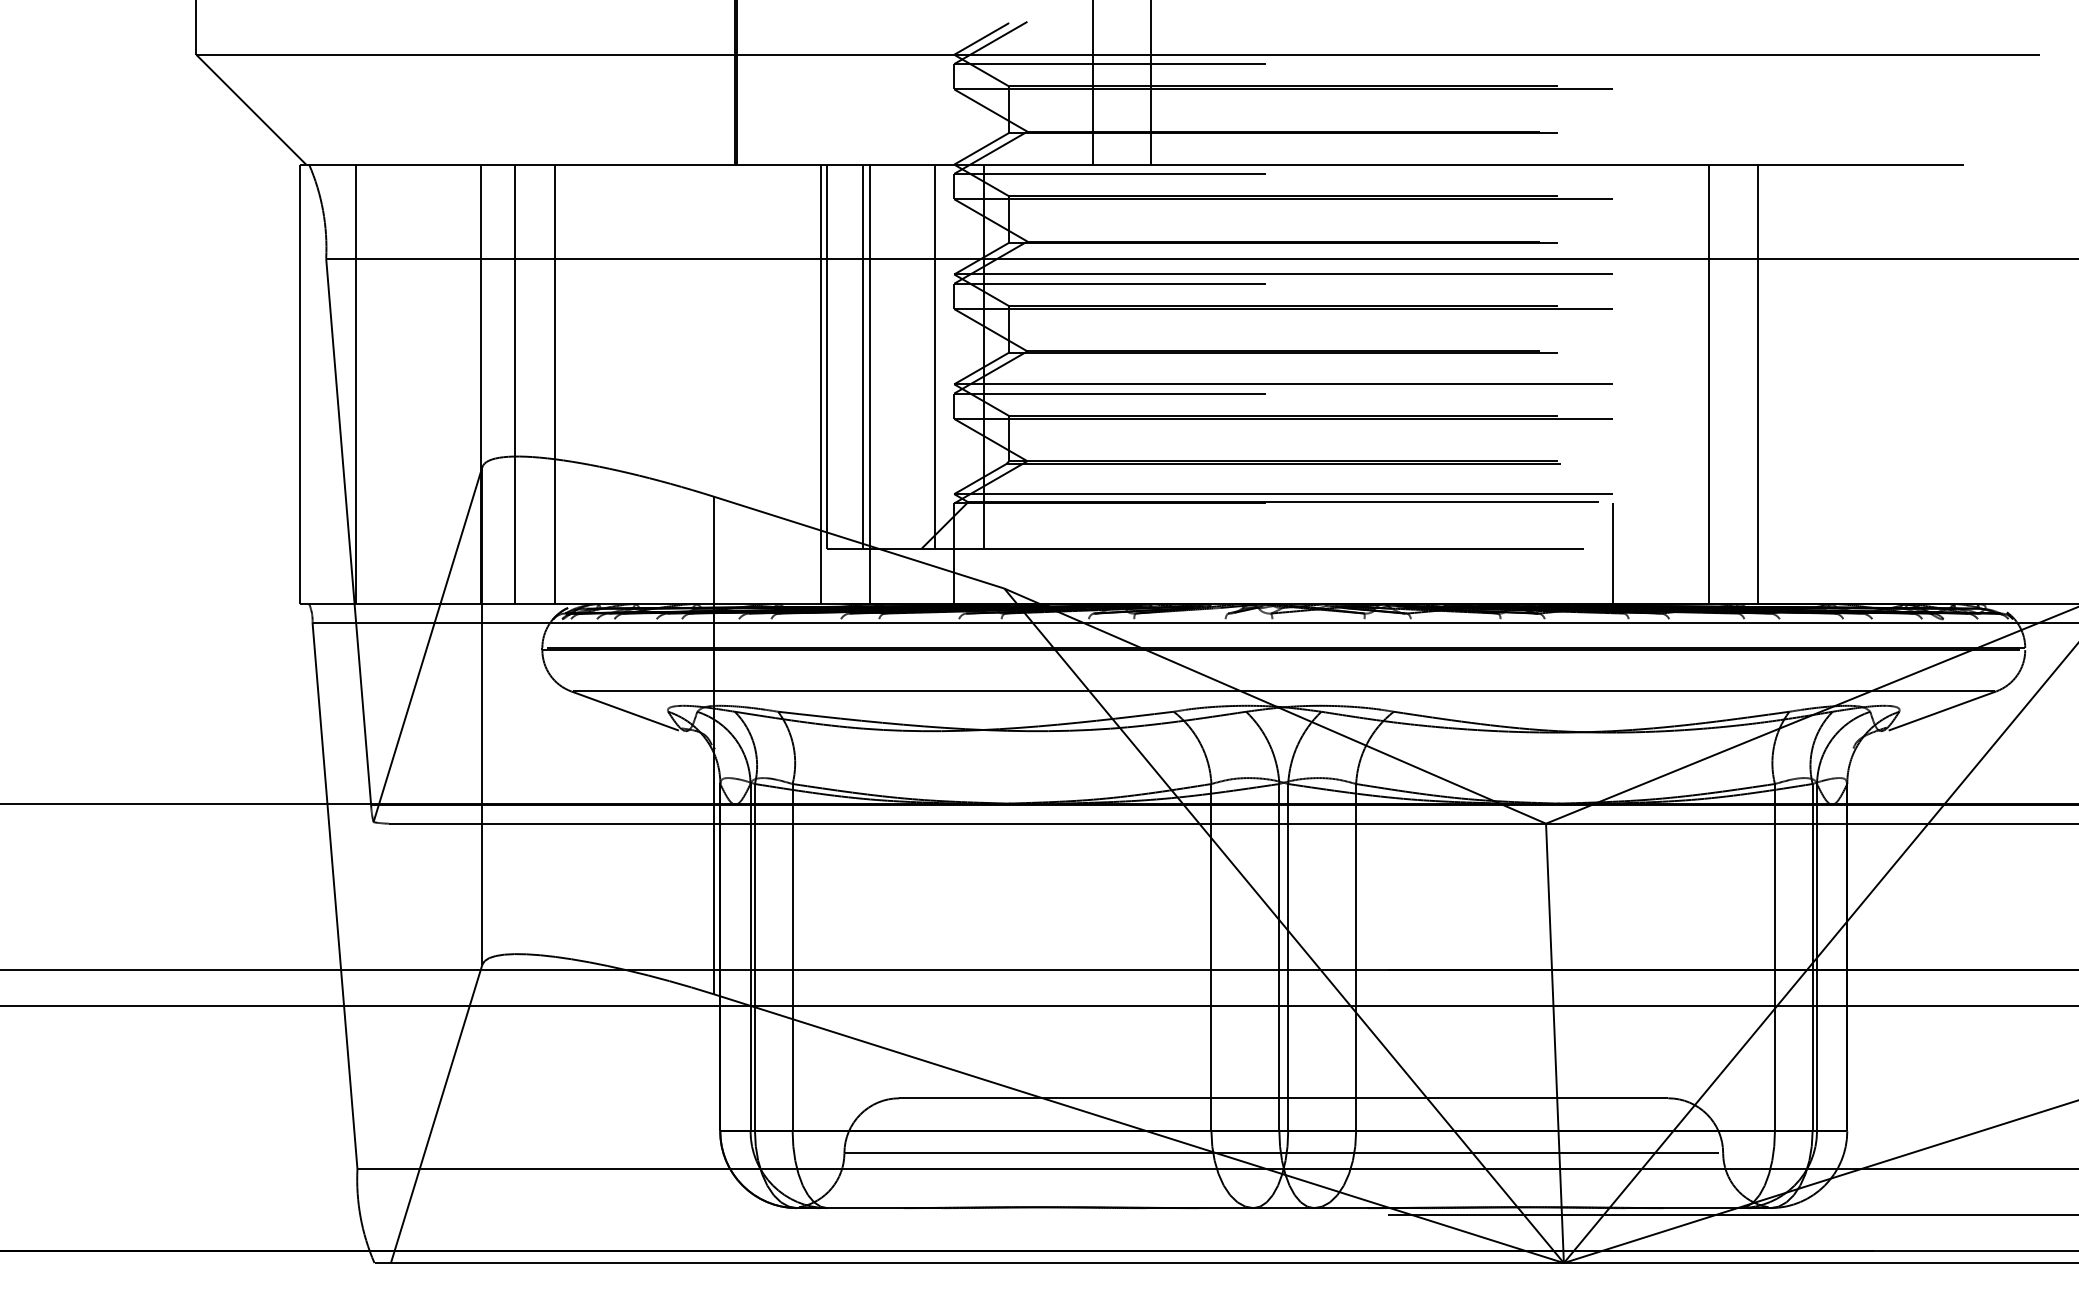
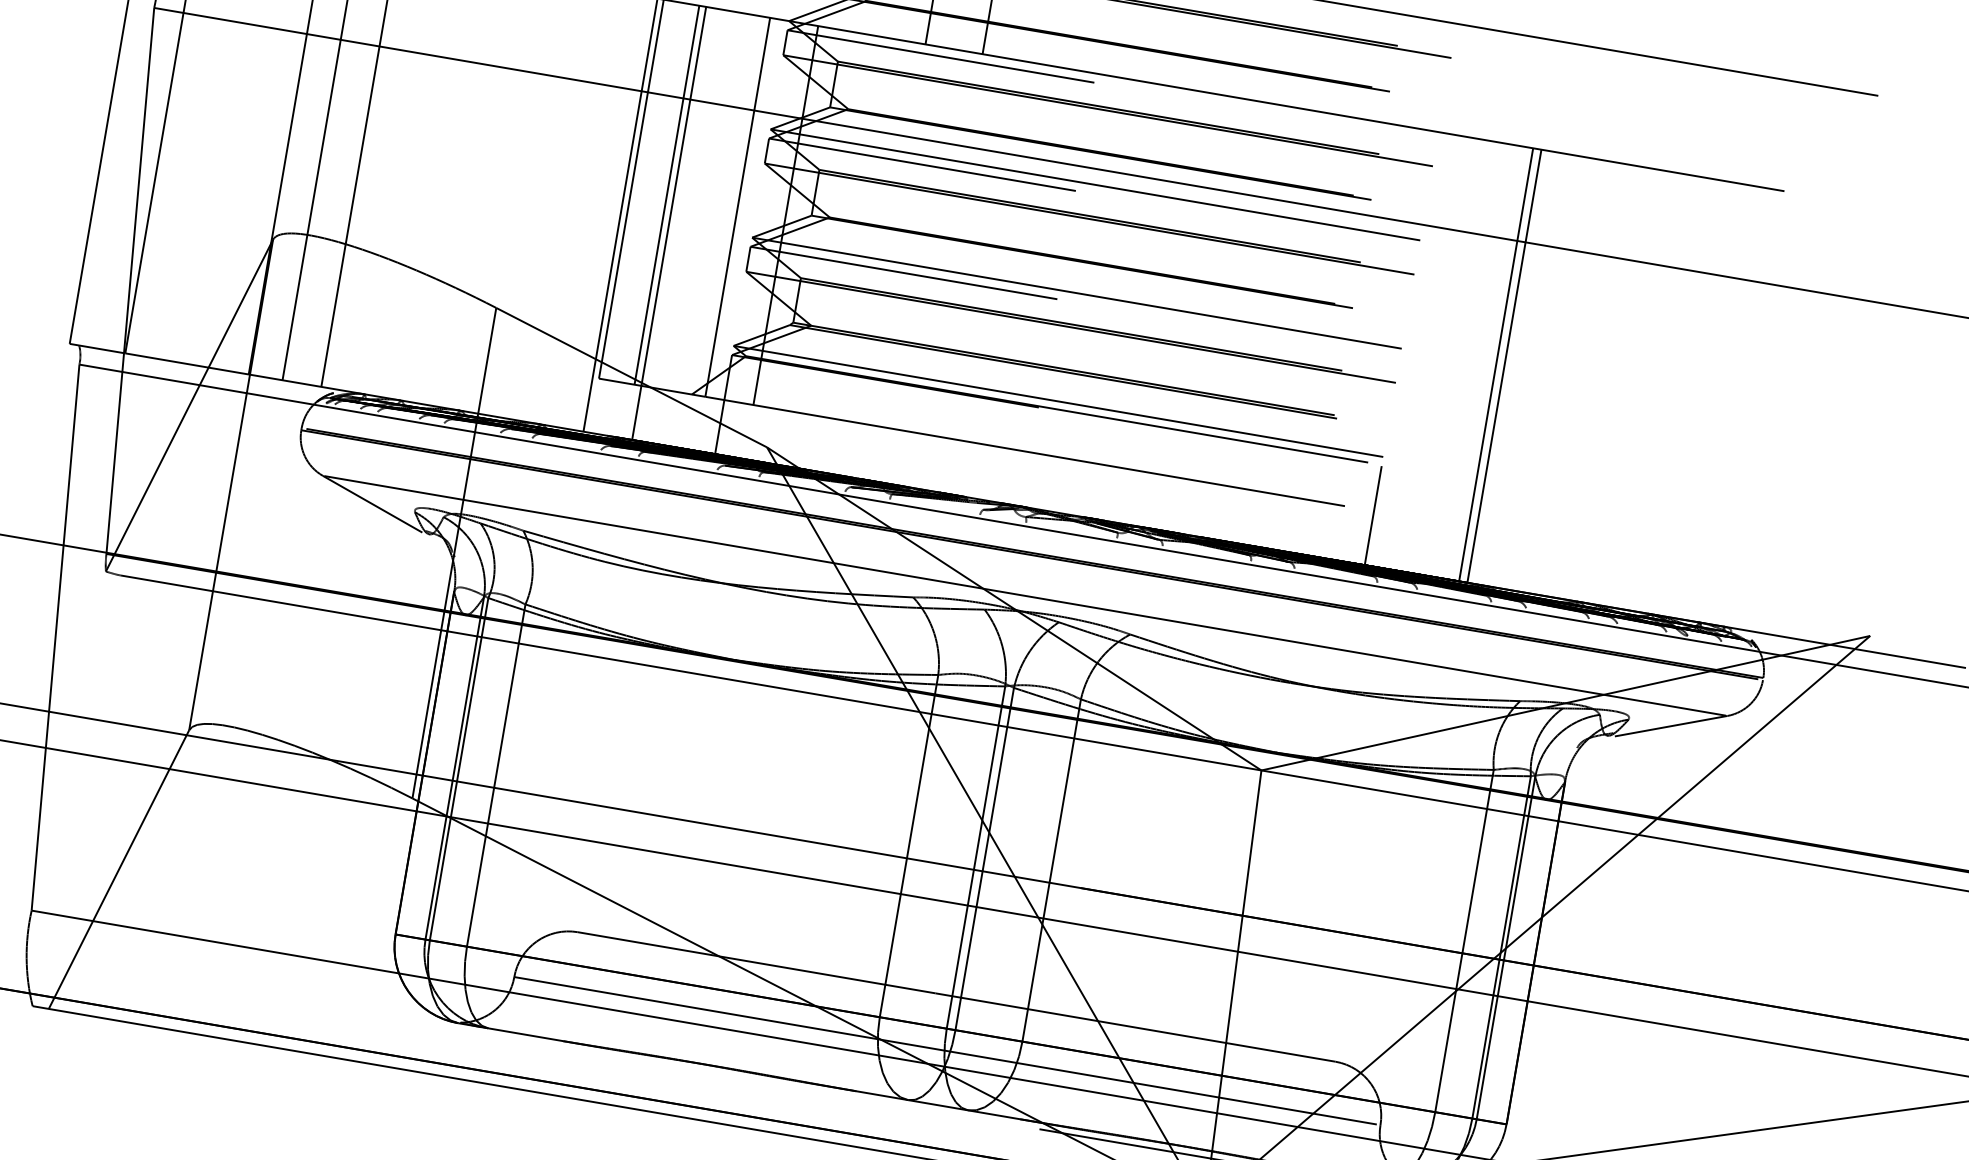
line: (1758, 384) -> (1504, 366), moved

